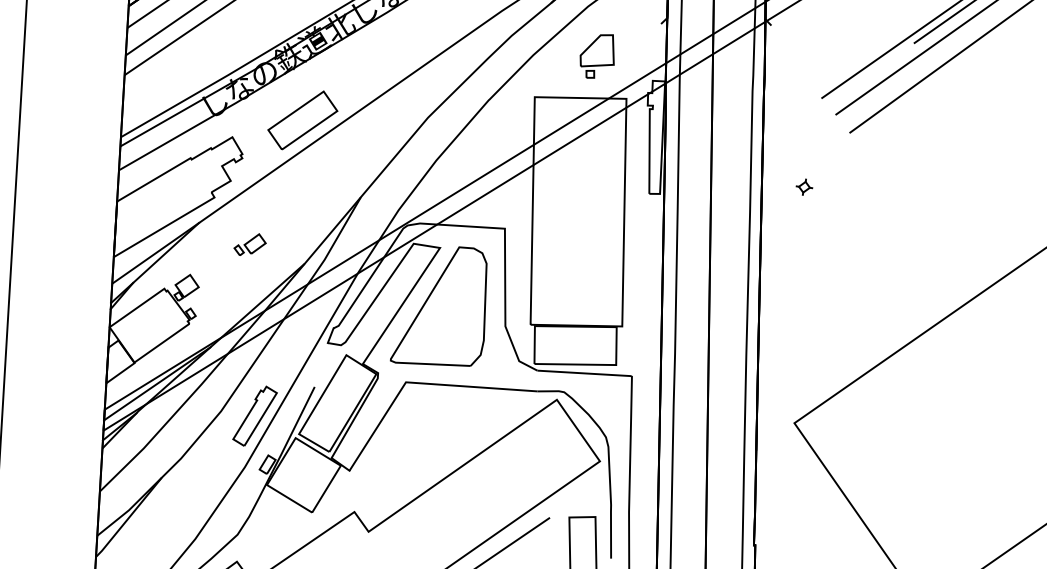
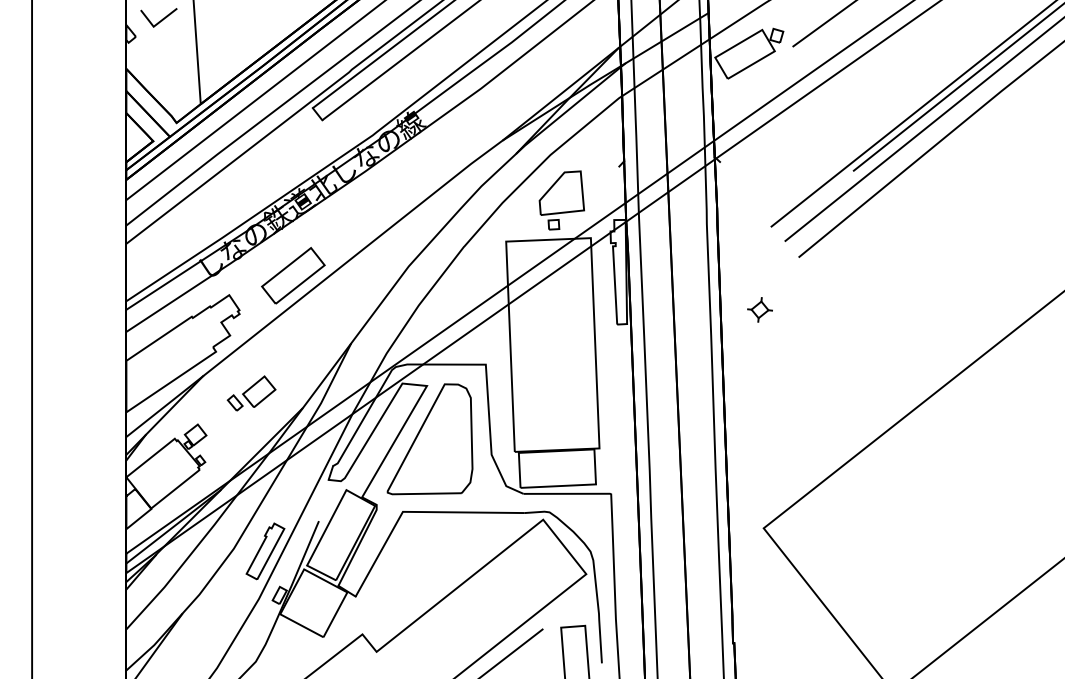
part: (597, 56) -> (561, 200), size x1.43
part: (803, 186) -> (759, 309), size x1.67
part: (250, 244) -> (251, 393), size x1.67

